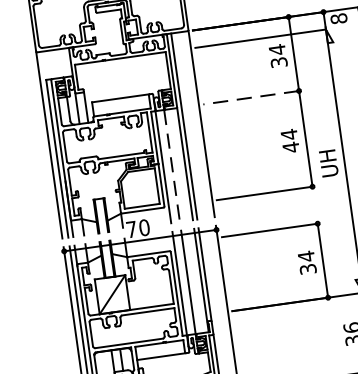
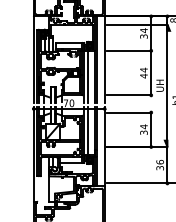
line: (250, 97) -> (128, 50), dashed -> solid
line: (172, 167) -> (88, 77), dashed -> solid

